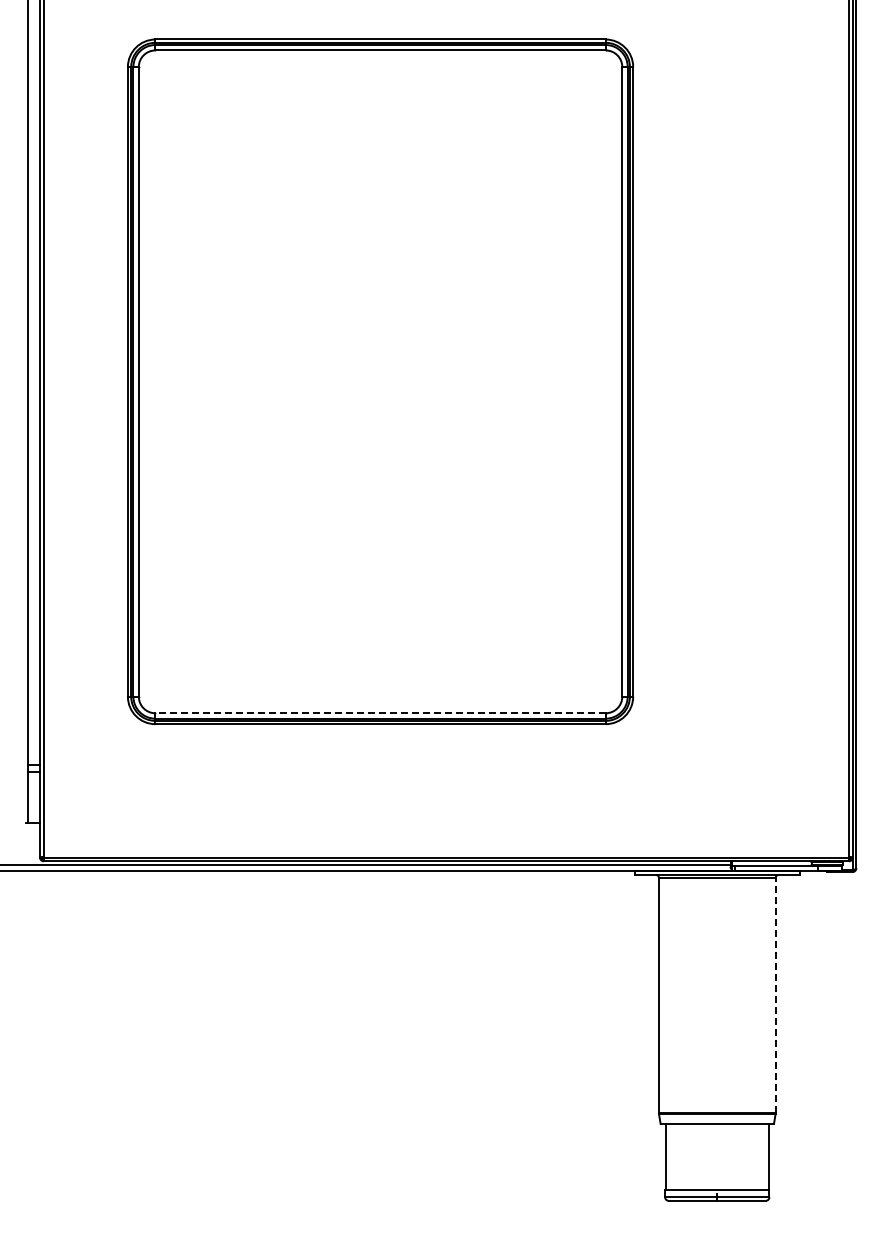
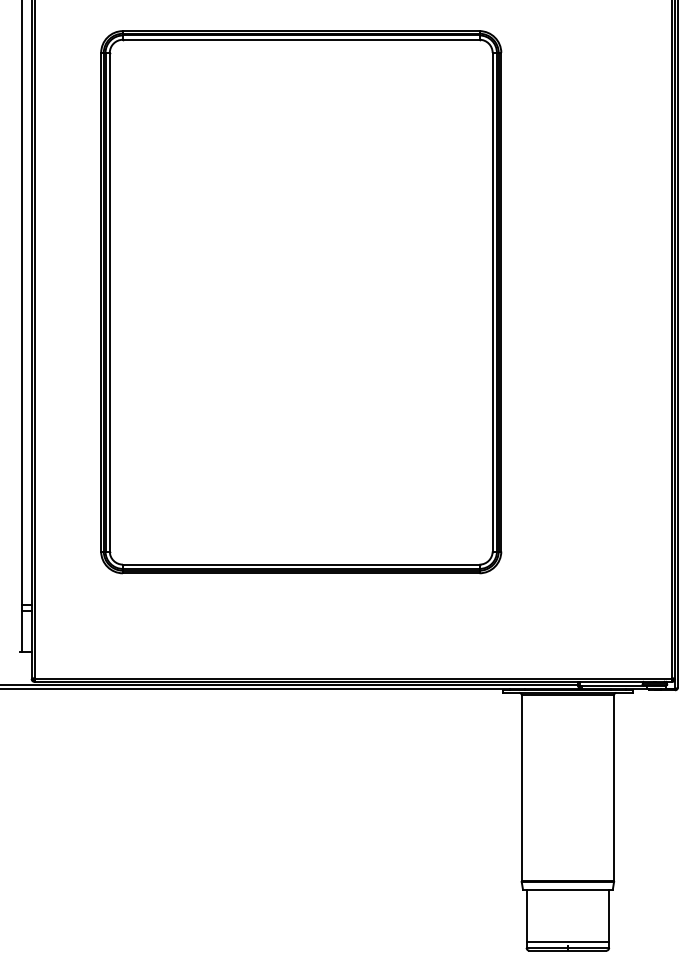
line: (380, 713) -> (301, 564), dashed -> solid
line: (775, 995) -> (613, 788), dashed -> solid

